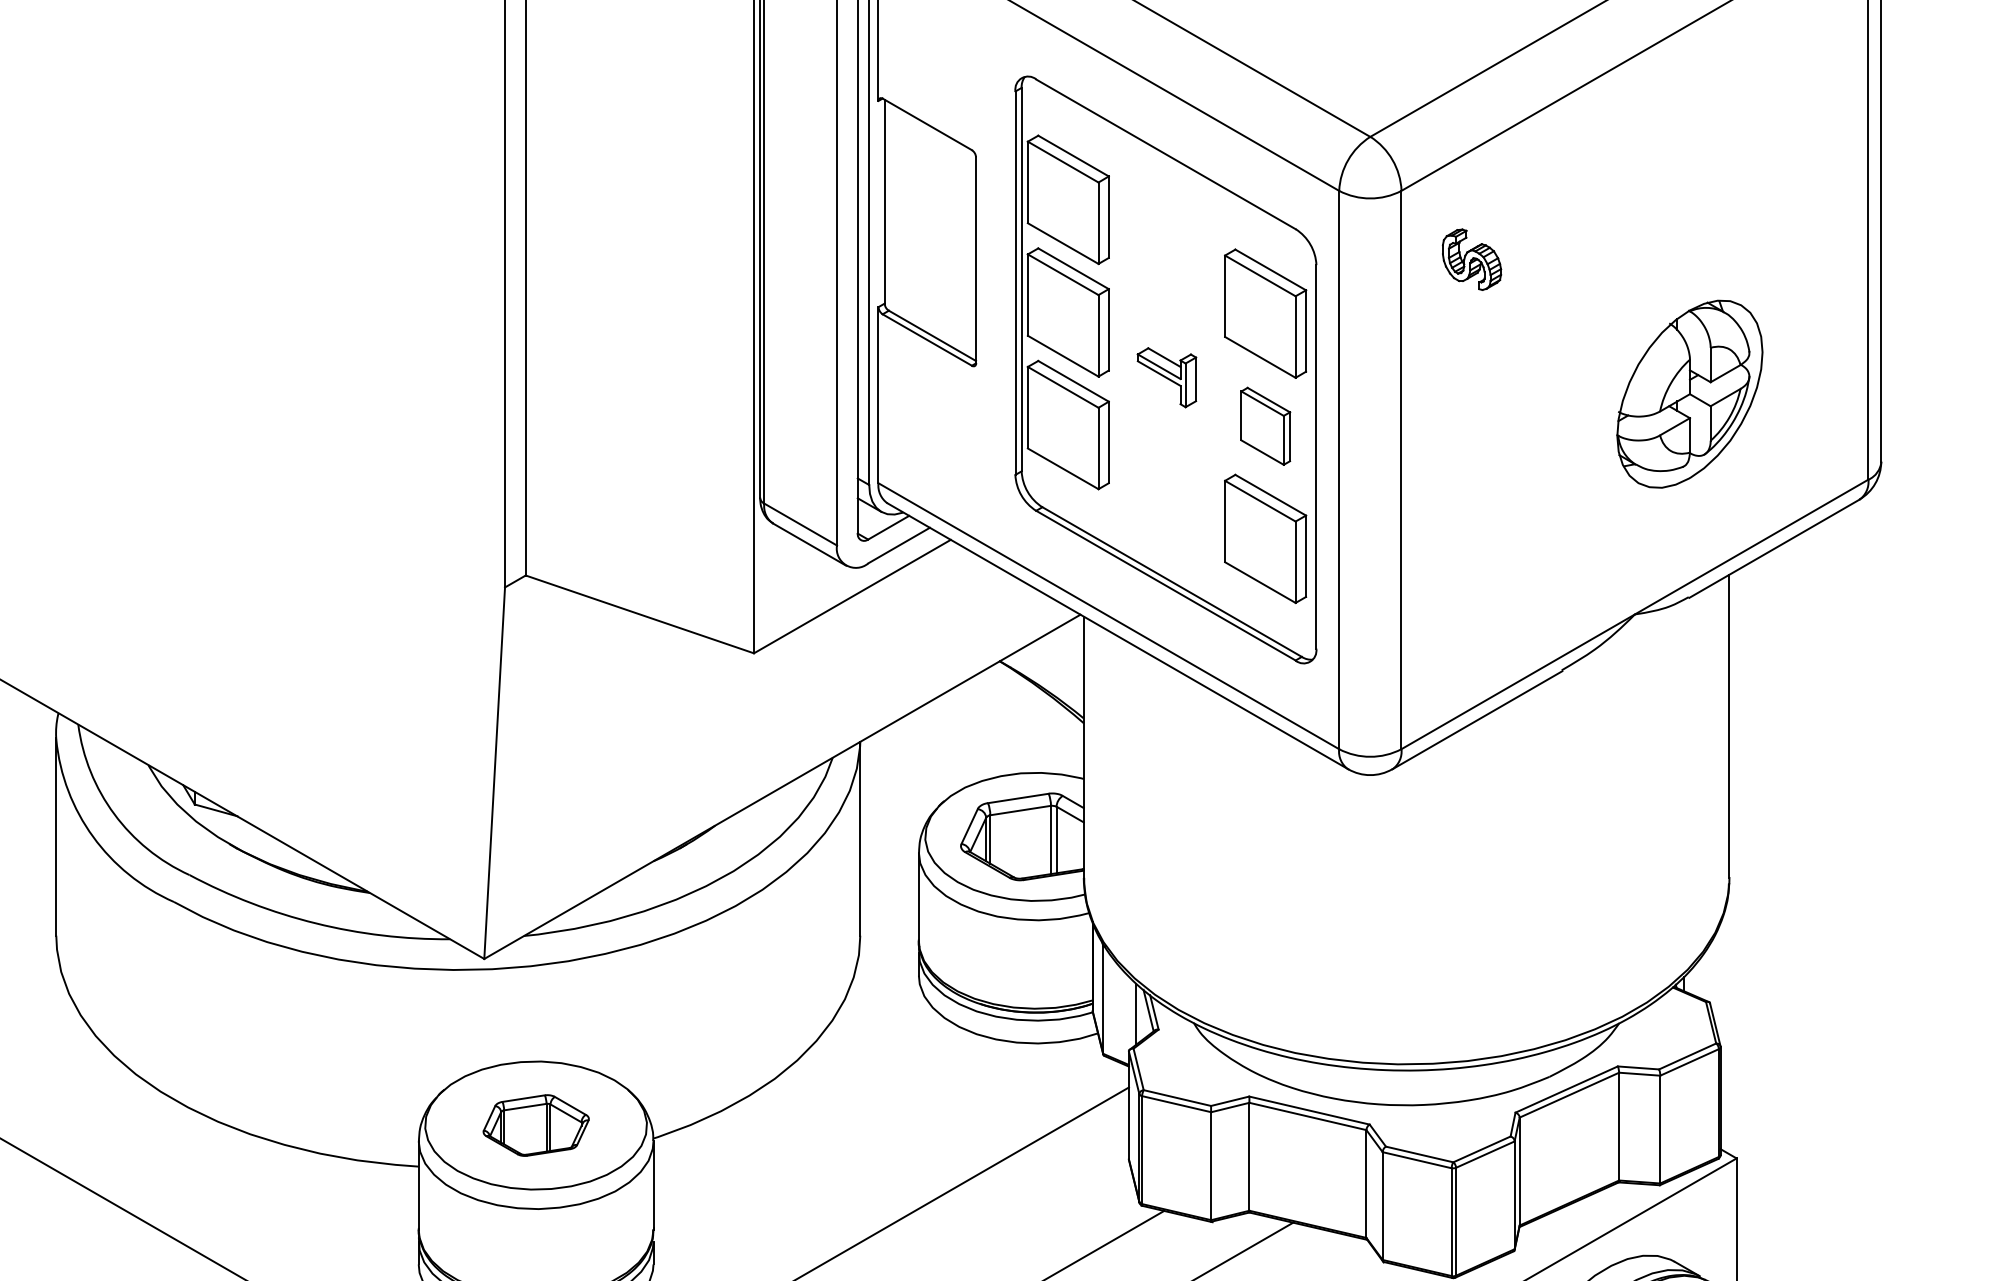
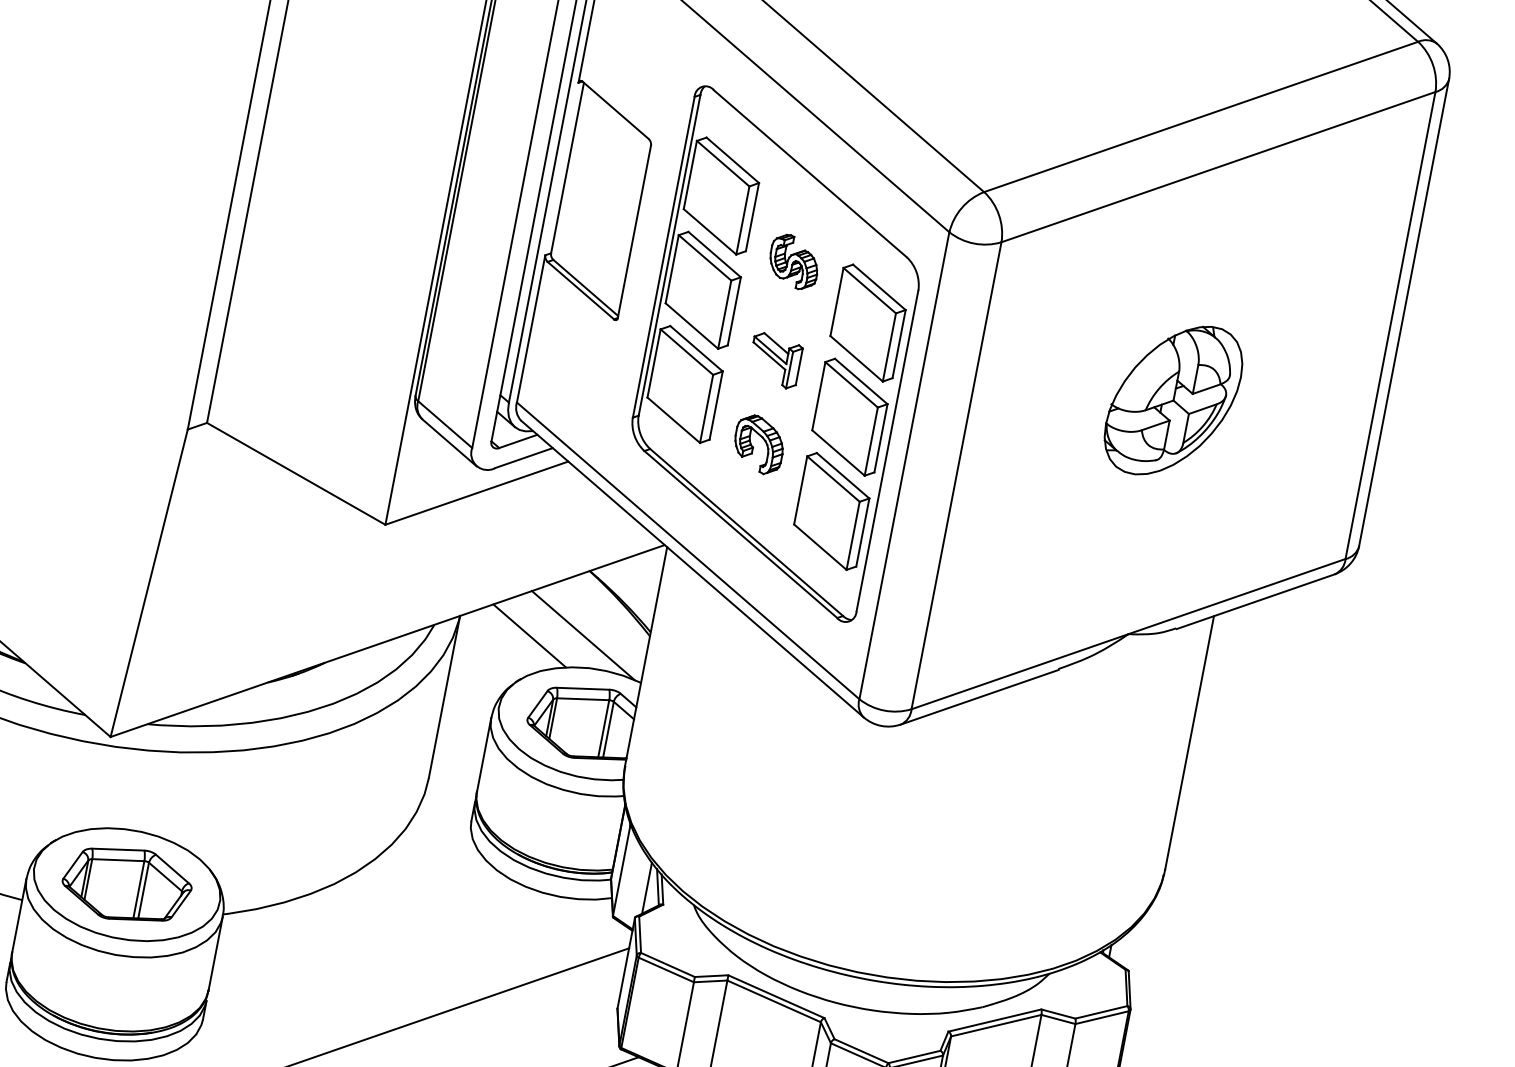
part: (1472, 259) -> (794, 261), moved
part: (1689, 393) -> (1173, 399), moved
part: (1265, 426) -> (849, 417), size x1.67
part: (1170, 471) -> (763, 439), added
line: (1006, 737) -> (583, 635), added
line: (944, 749) -> (529, 635), added
part: (536, 1125) -> (127, 884), size x1.43

